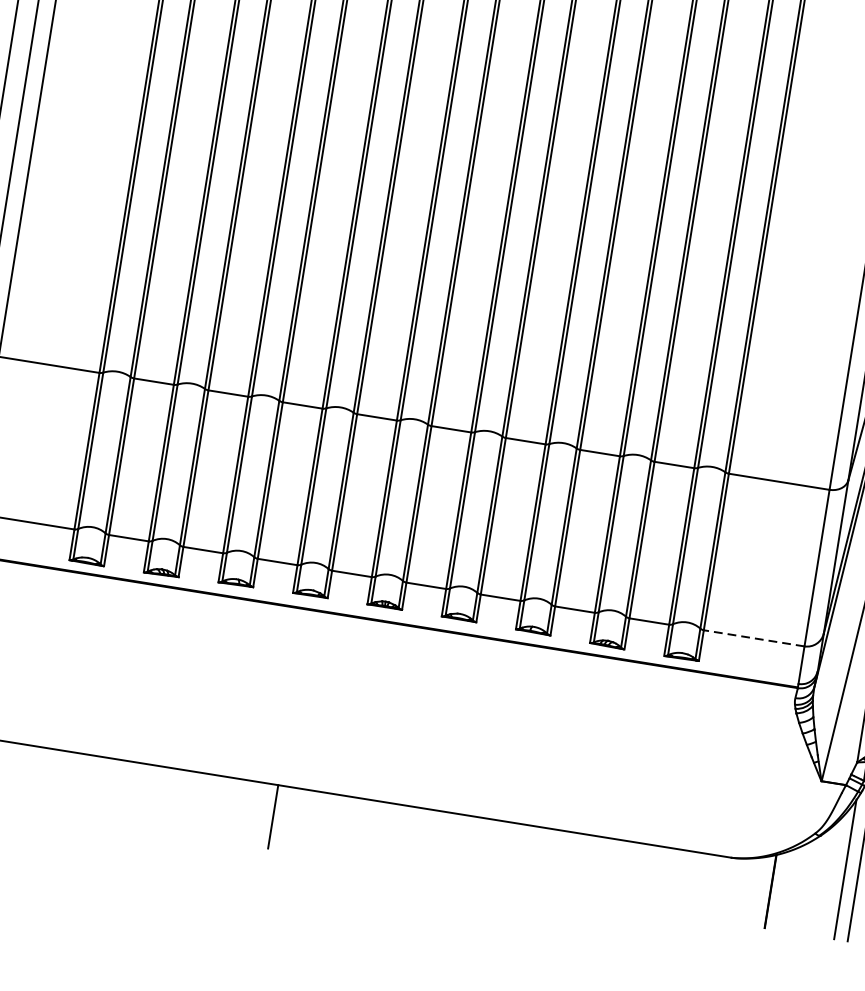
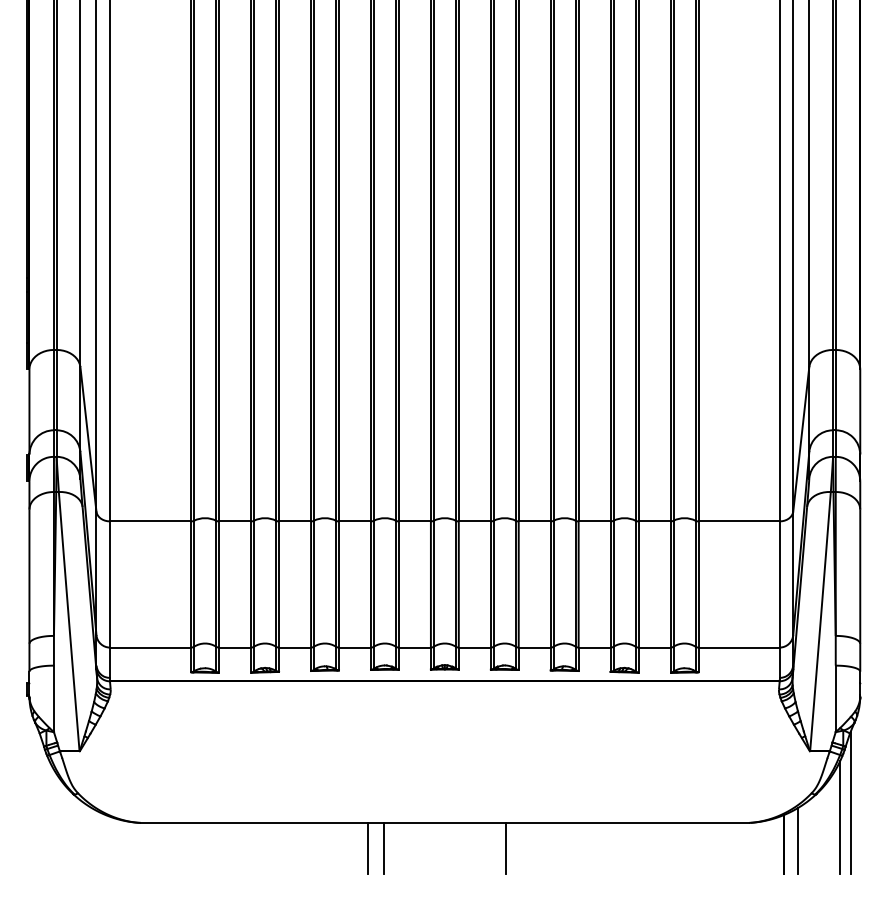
line: (754, 638) -> (739, 647), dashed -> solid
line: (253, 812) -> (367, 847), added
line: (425, 840) -> (506, 847), added
line: (788, 889) -> (797, 840), added

